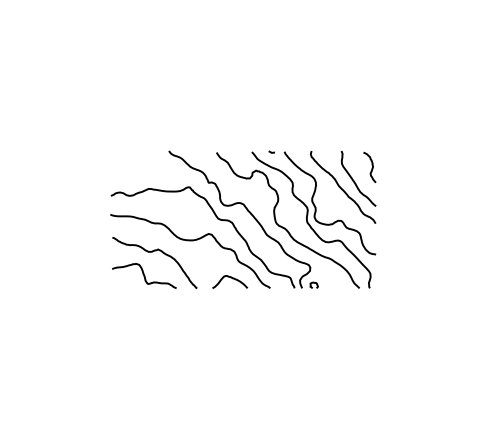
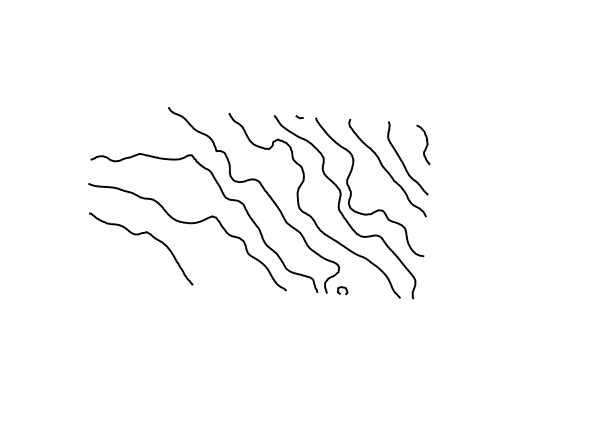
curve: (144, 275) -> (126, 264), removed
curve: (230, 278) -> (236, 275), removed

